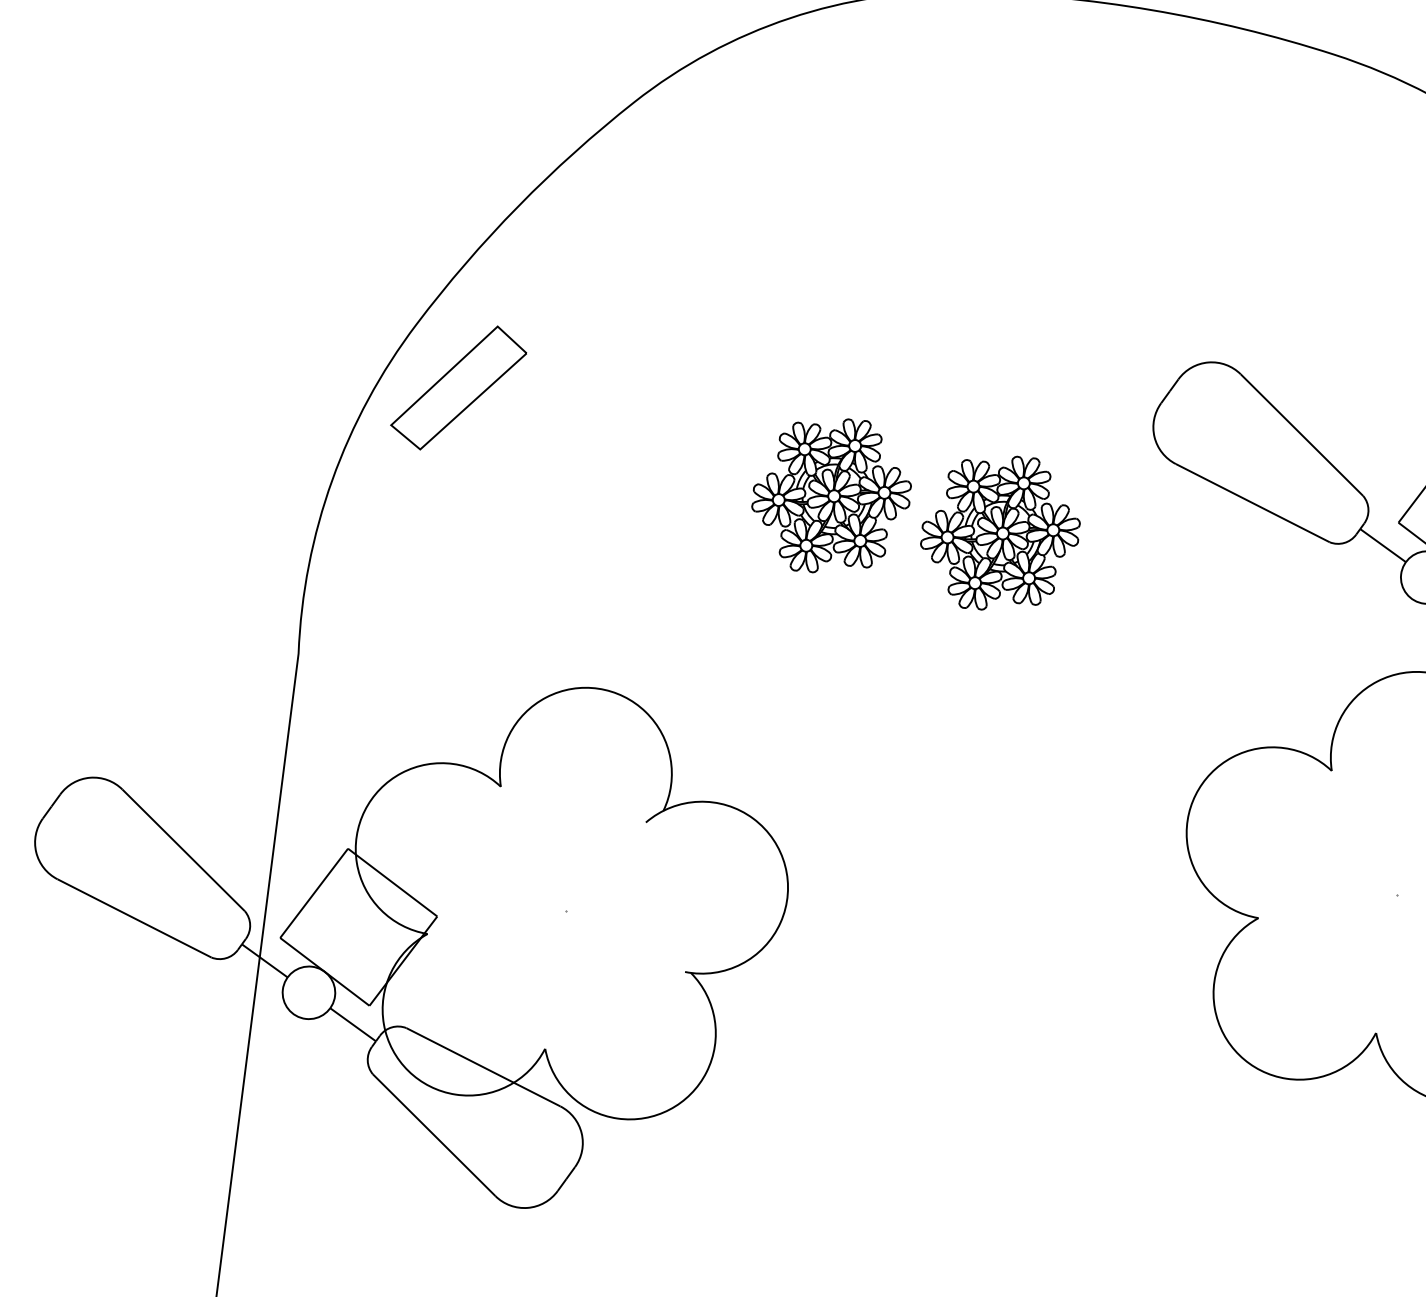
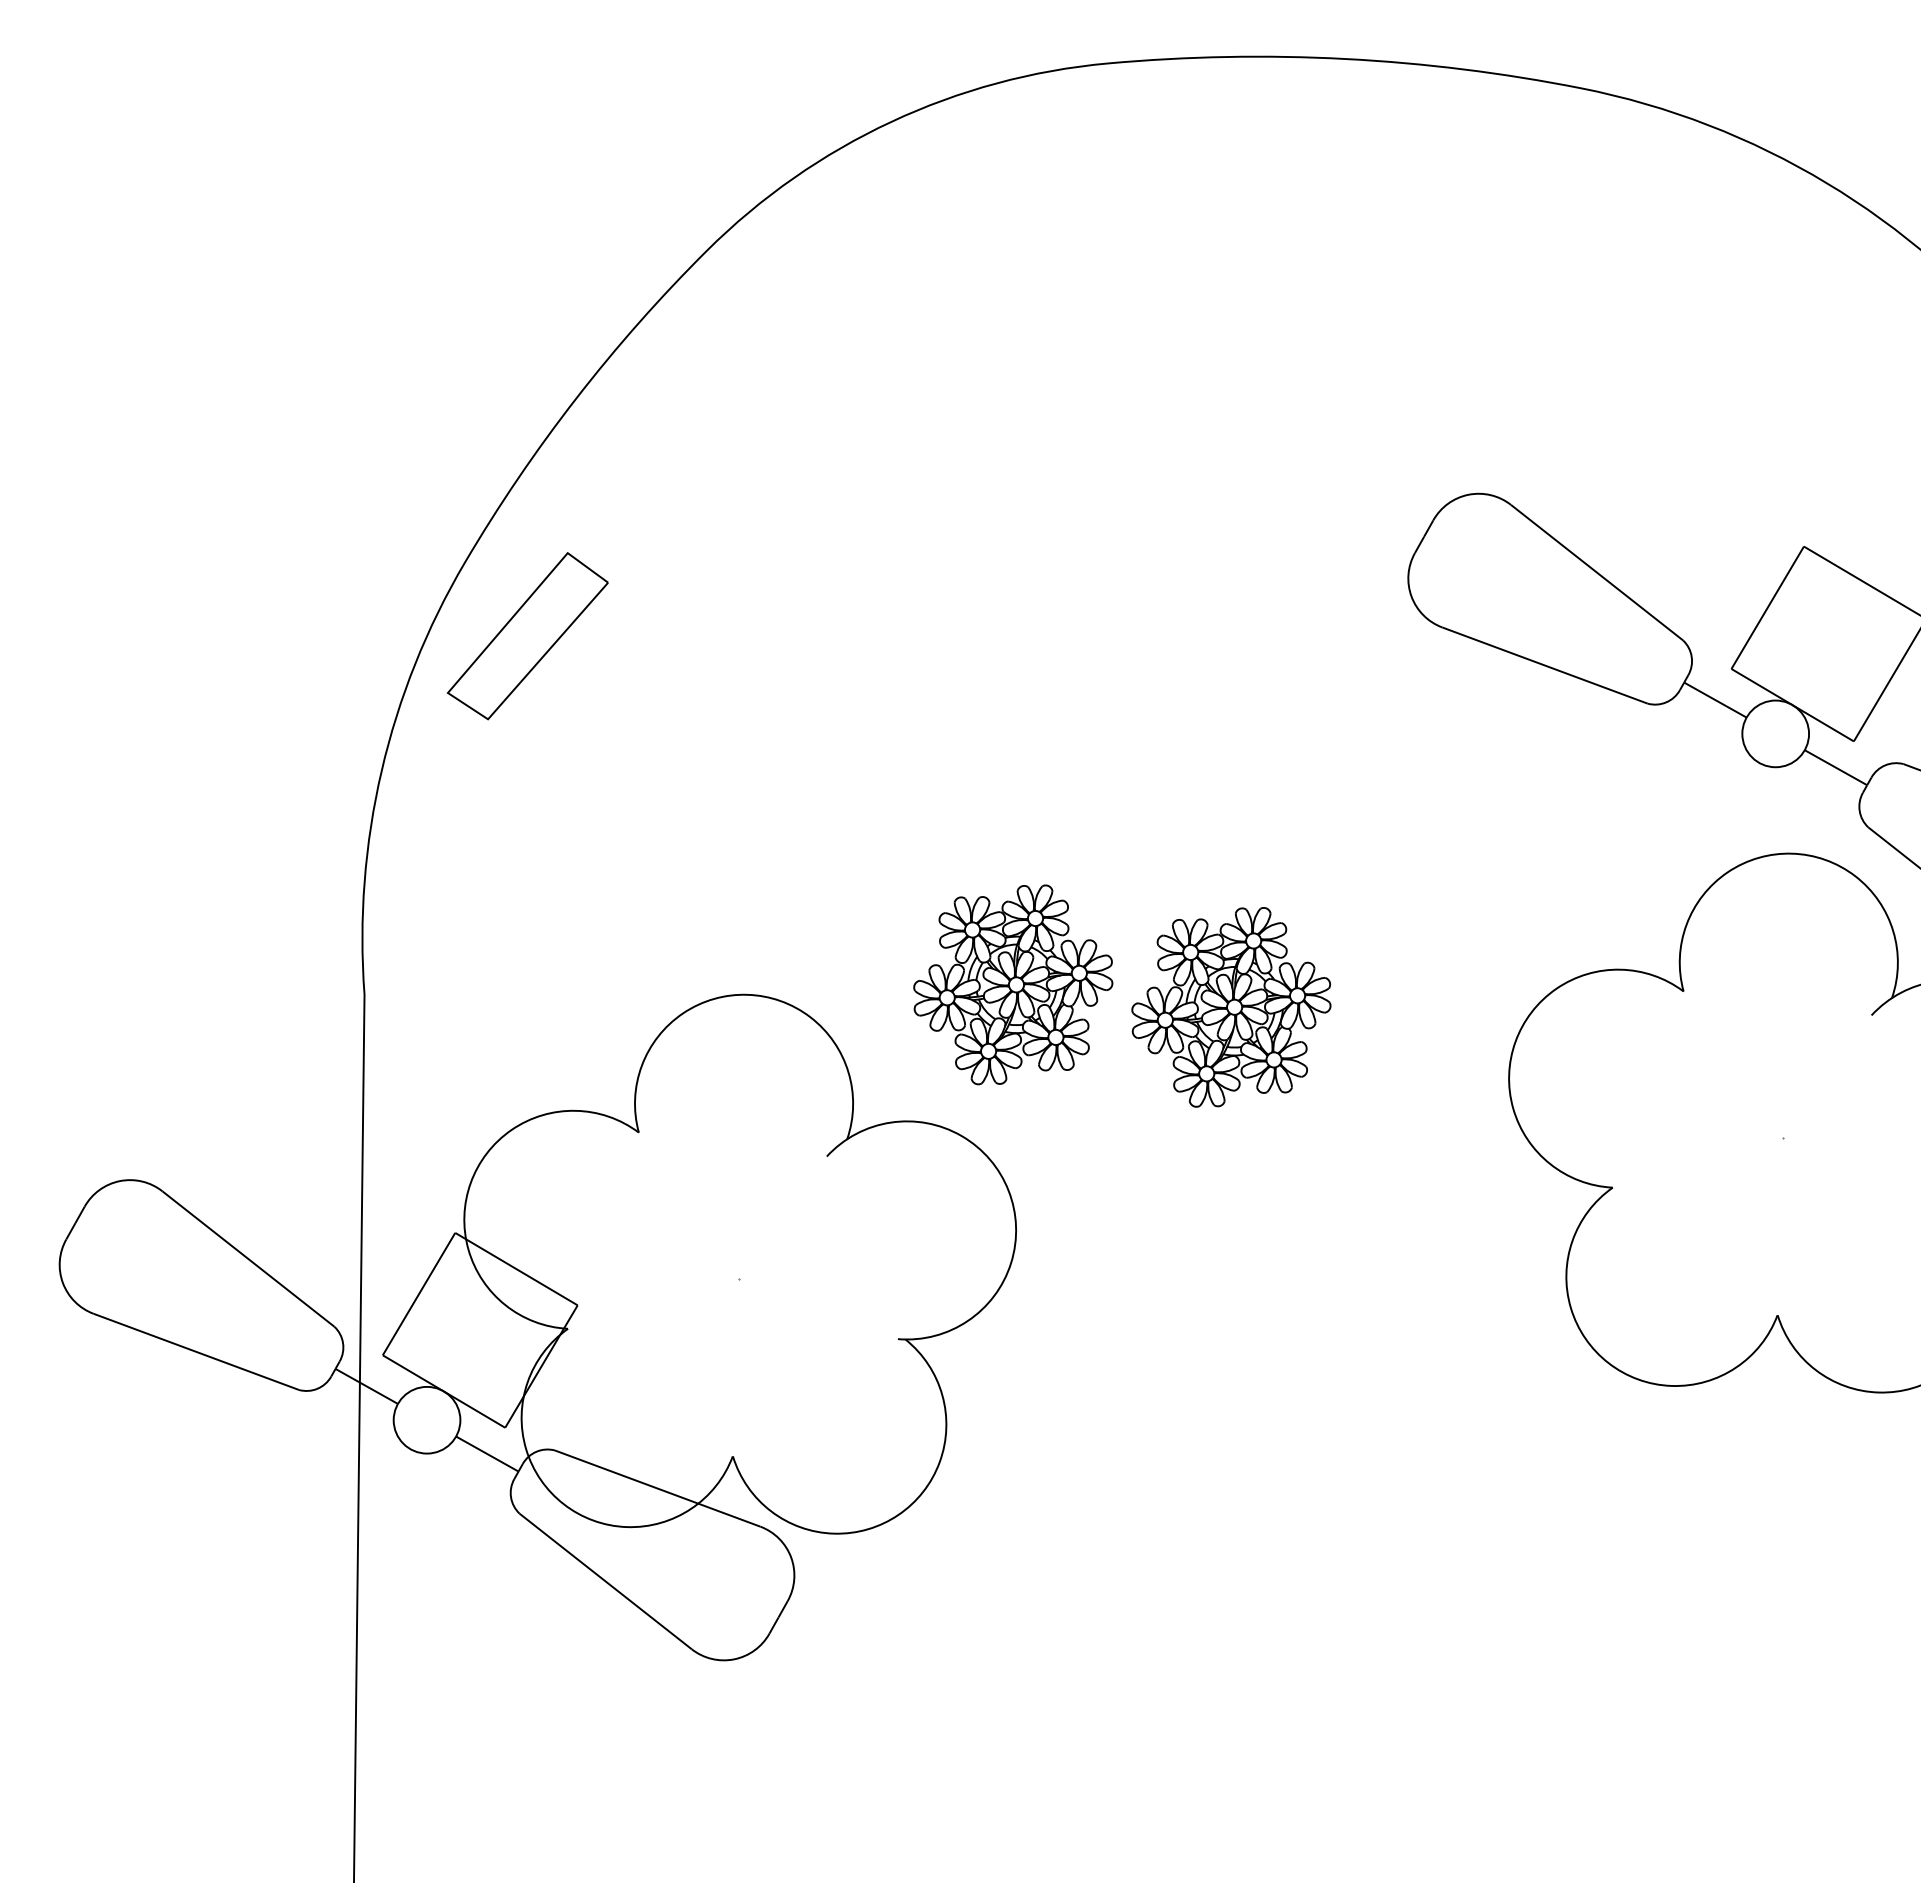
part: (909, 506) -> (1112, 987), moved

